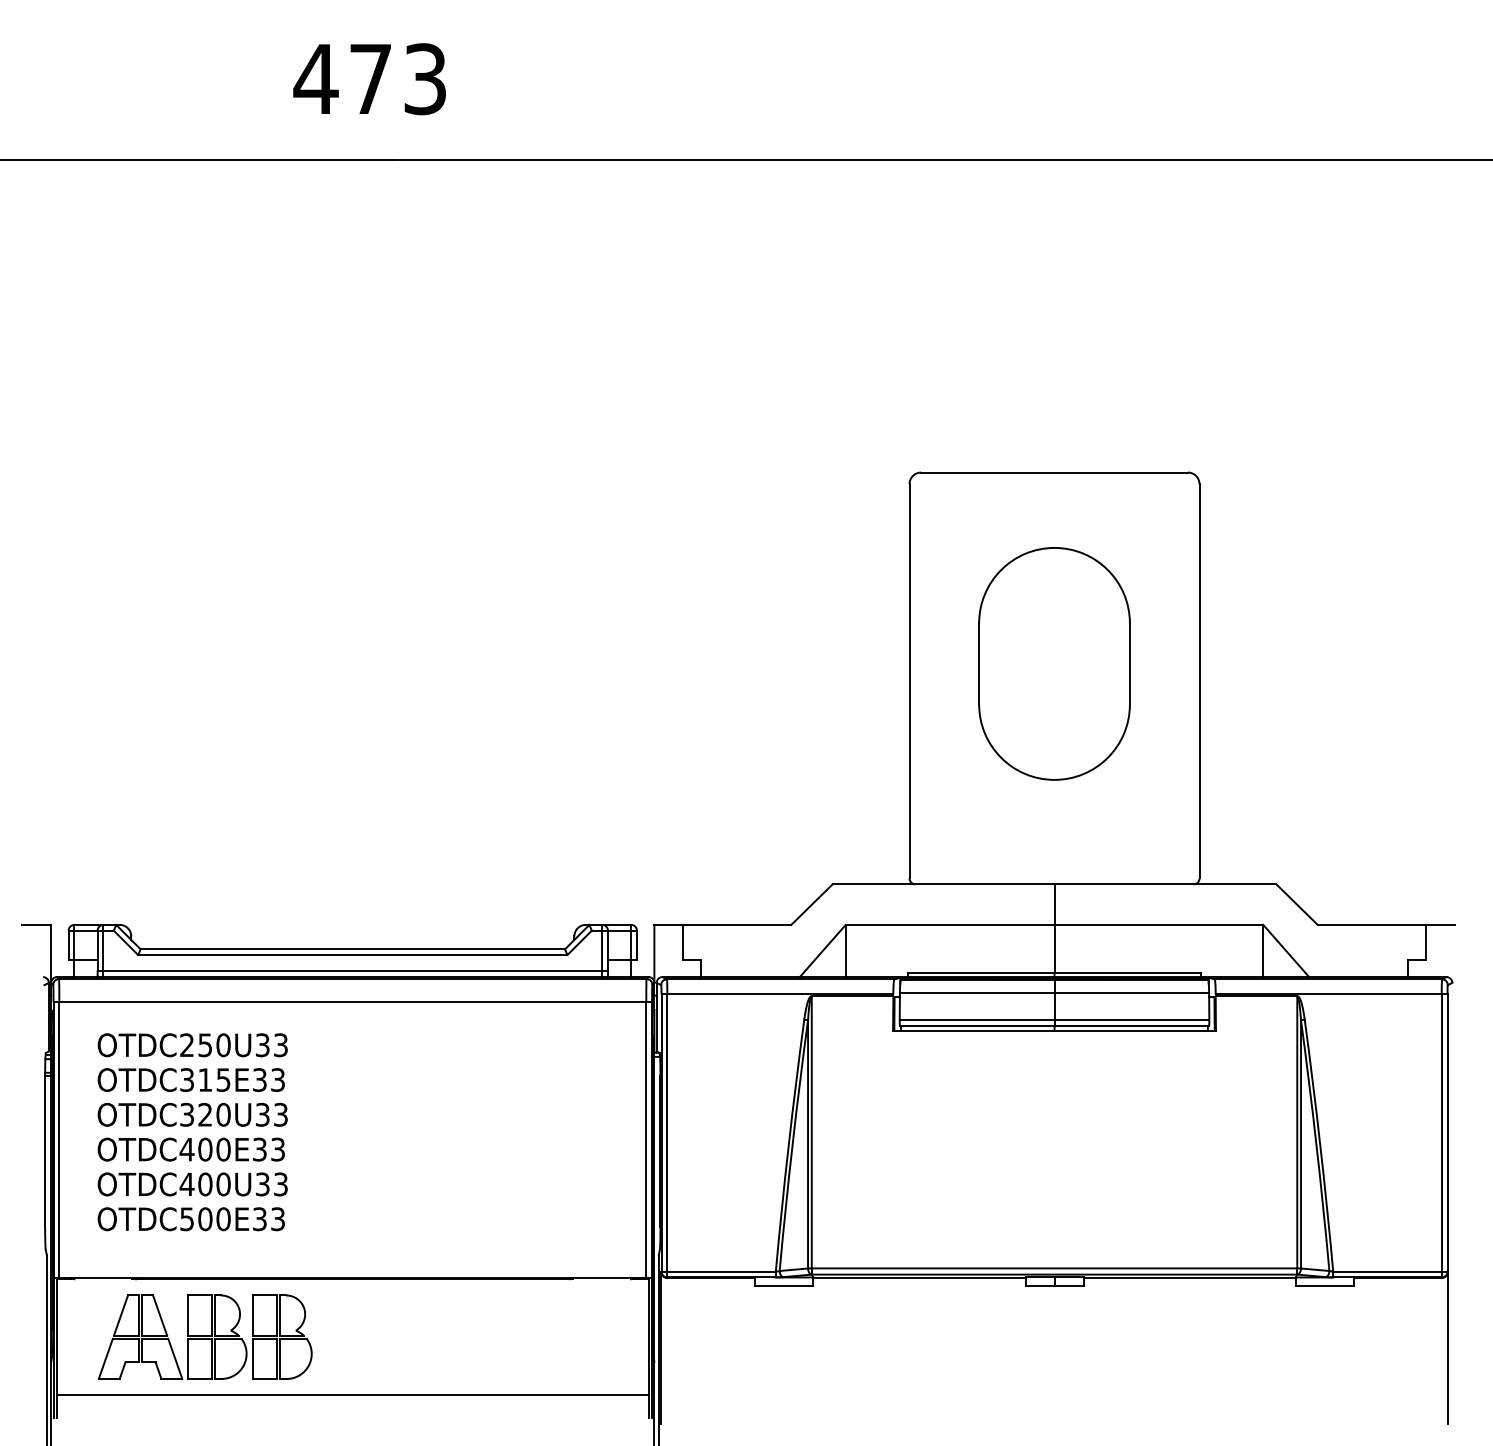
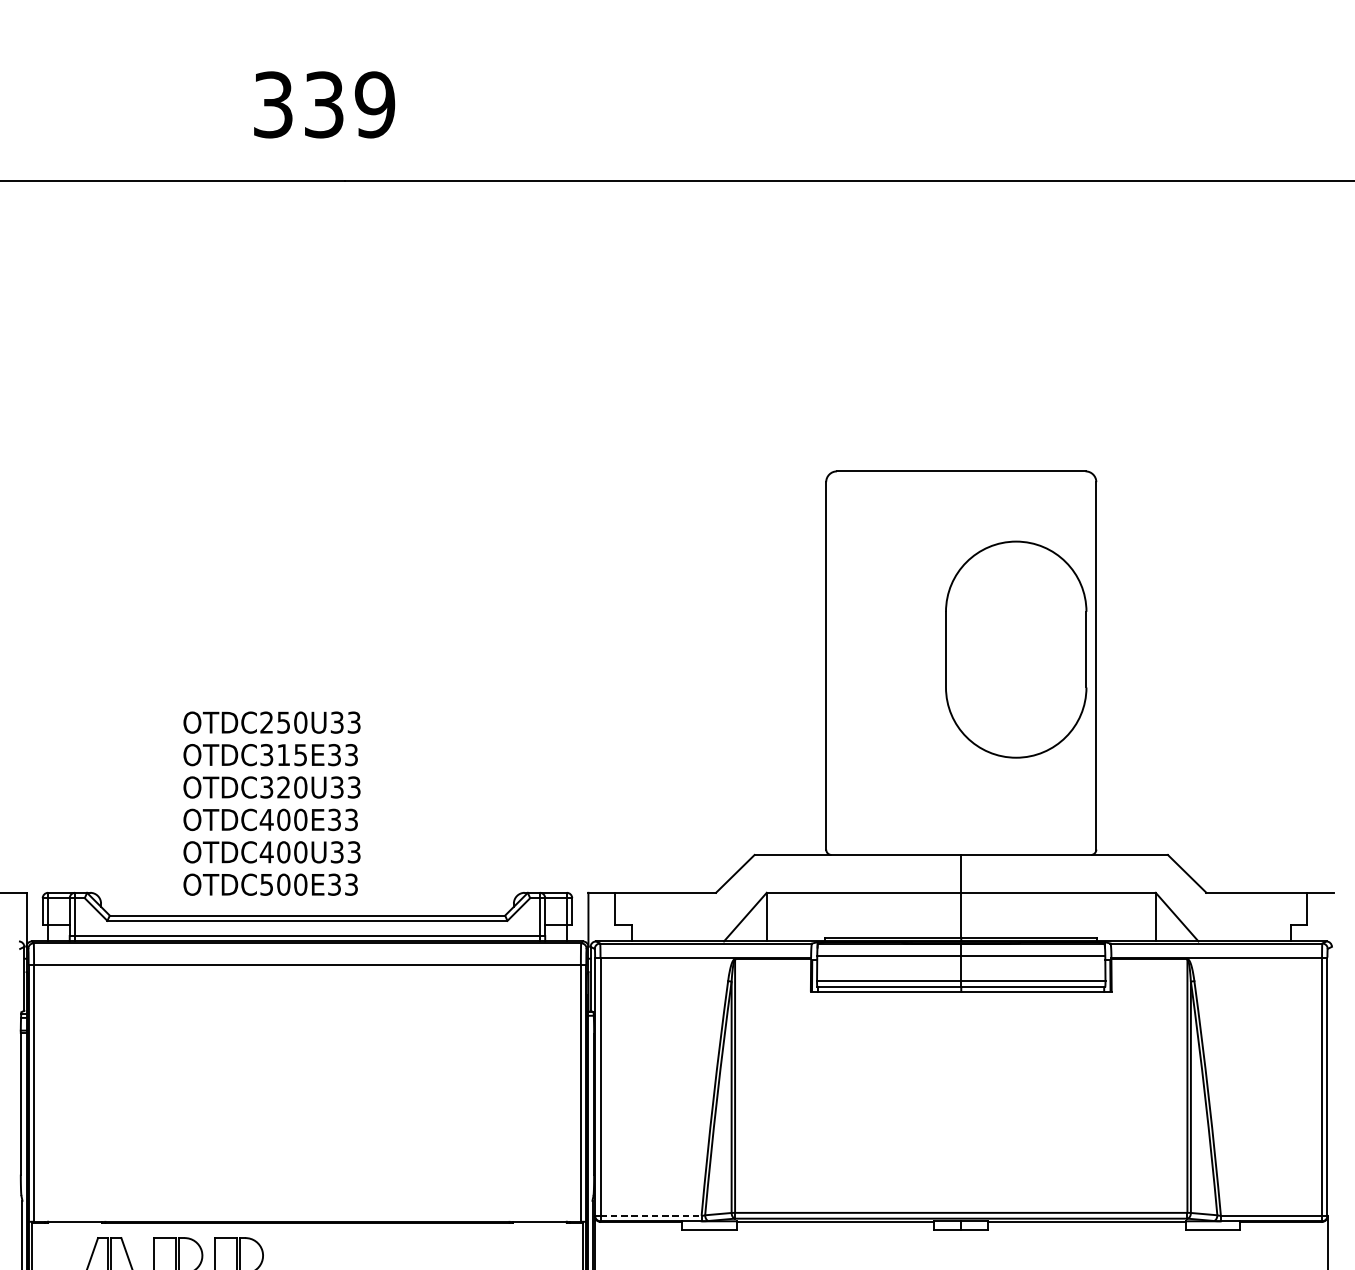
text: (369, 79) -> (323, 105), 473 -> 339
part: (1054, 663) -> (1016, 649), moved
text: (192, 1132) -> (271, 803), moved
line: (722, 1271) -> (651, 1215), solid -> dashed

